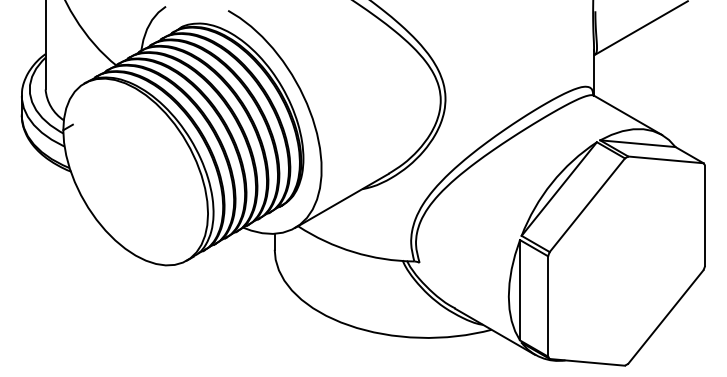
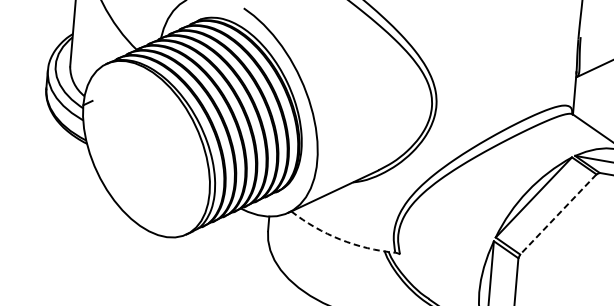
line: (587, 205) -> (558, 214), solid -> dashed
arc: (353, 252) -> (340, 239), solid -> dashed

